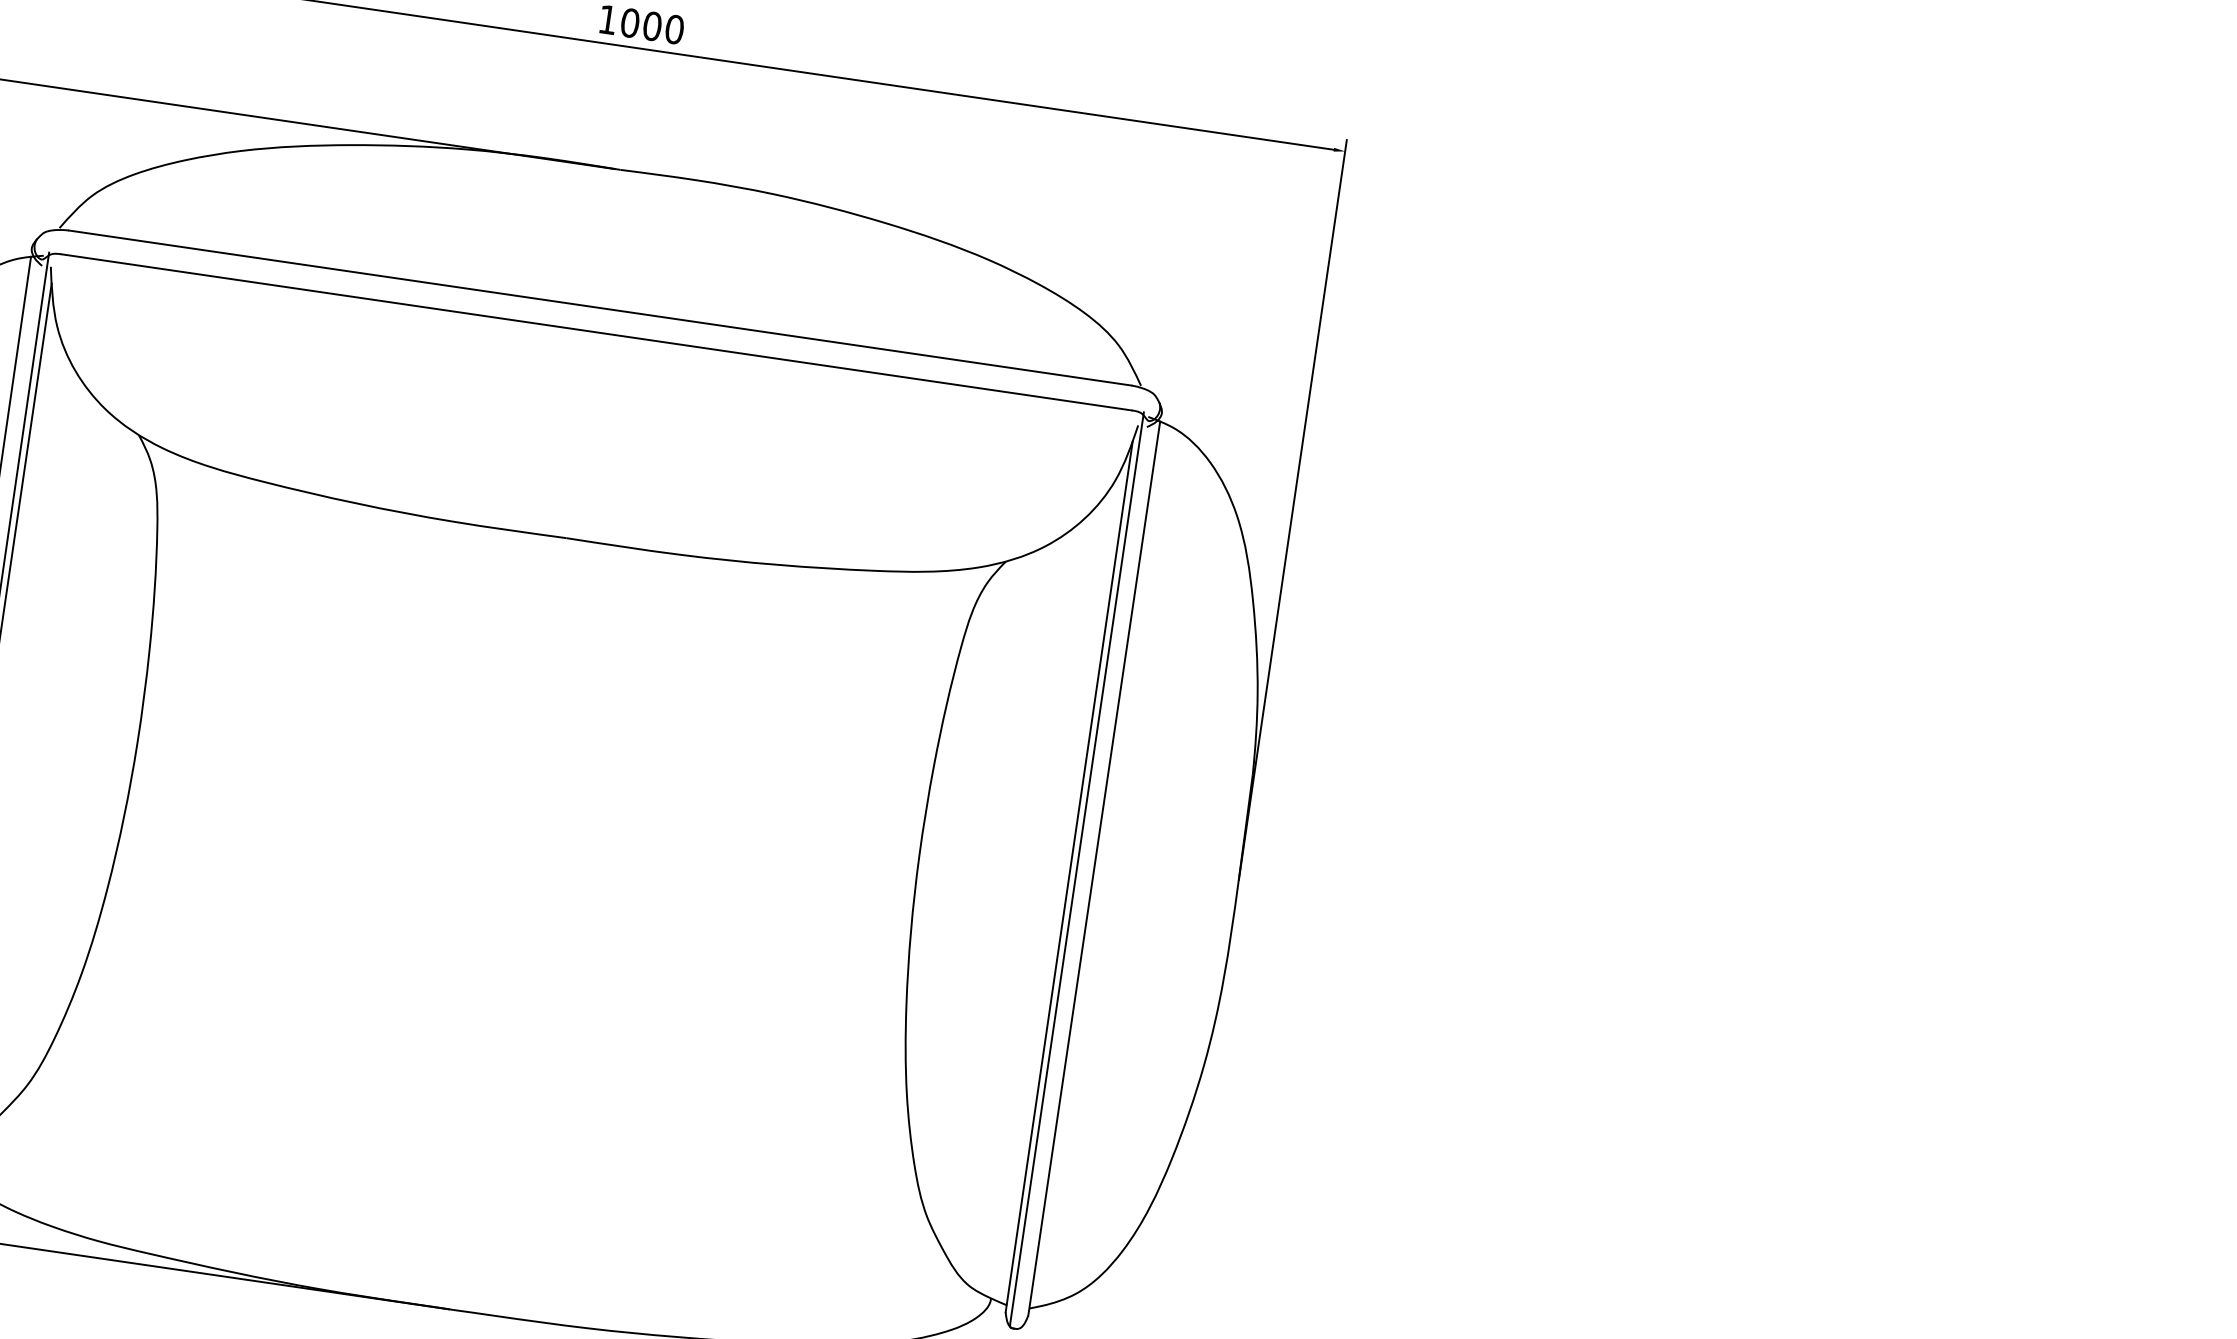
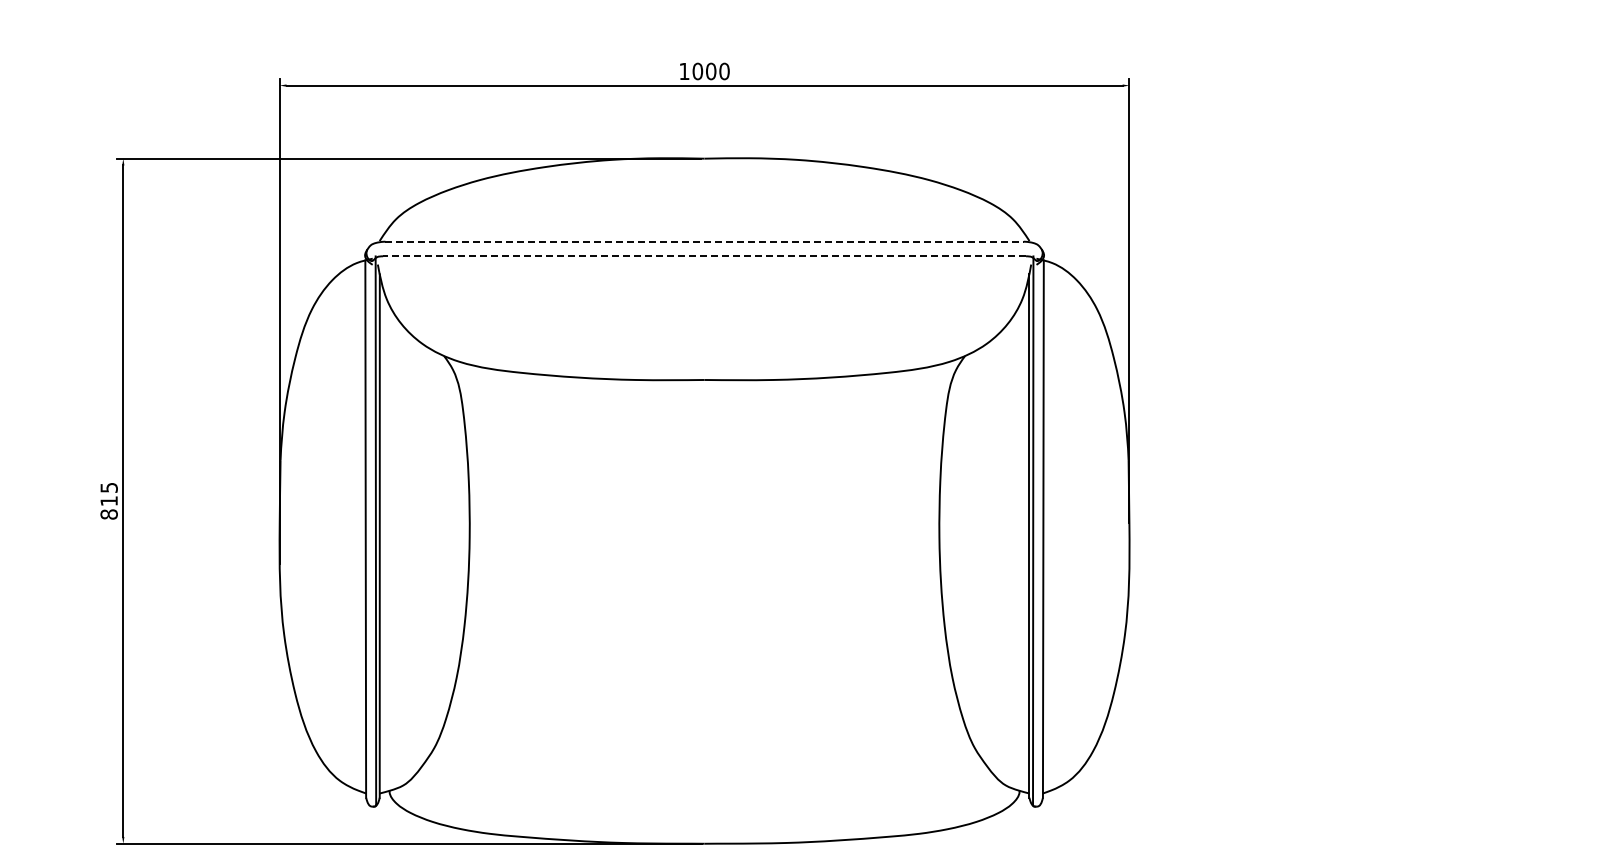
line: (601, 307) -> (705, 241), solid -> dashed
line: (596, 332) -> (704, 256), solid -> dashed

